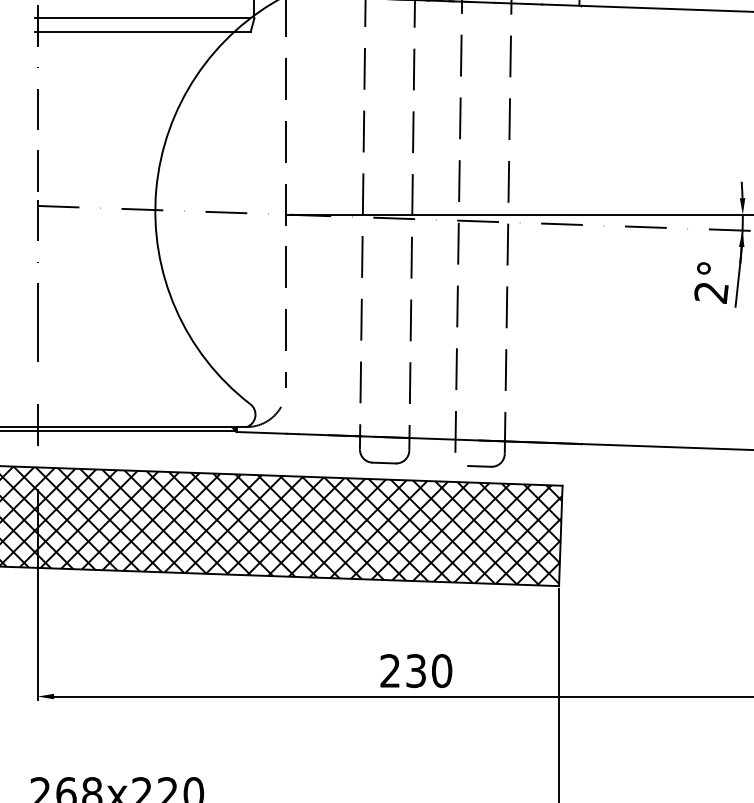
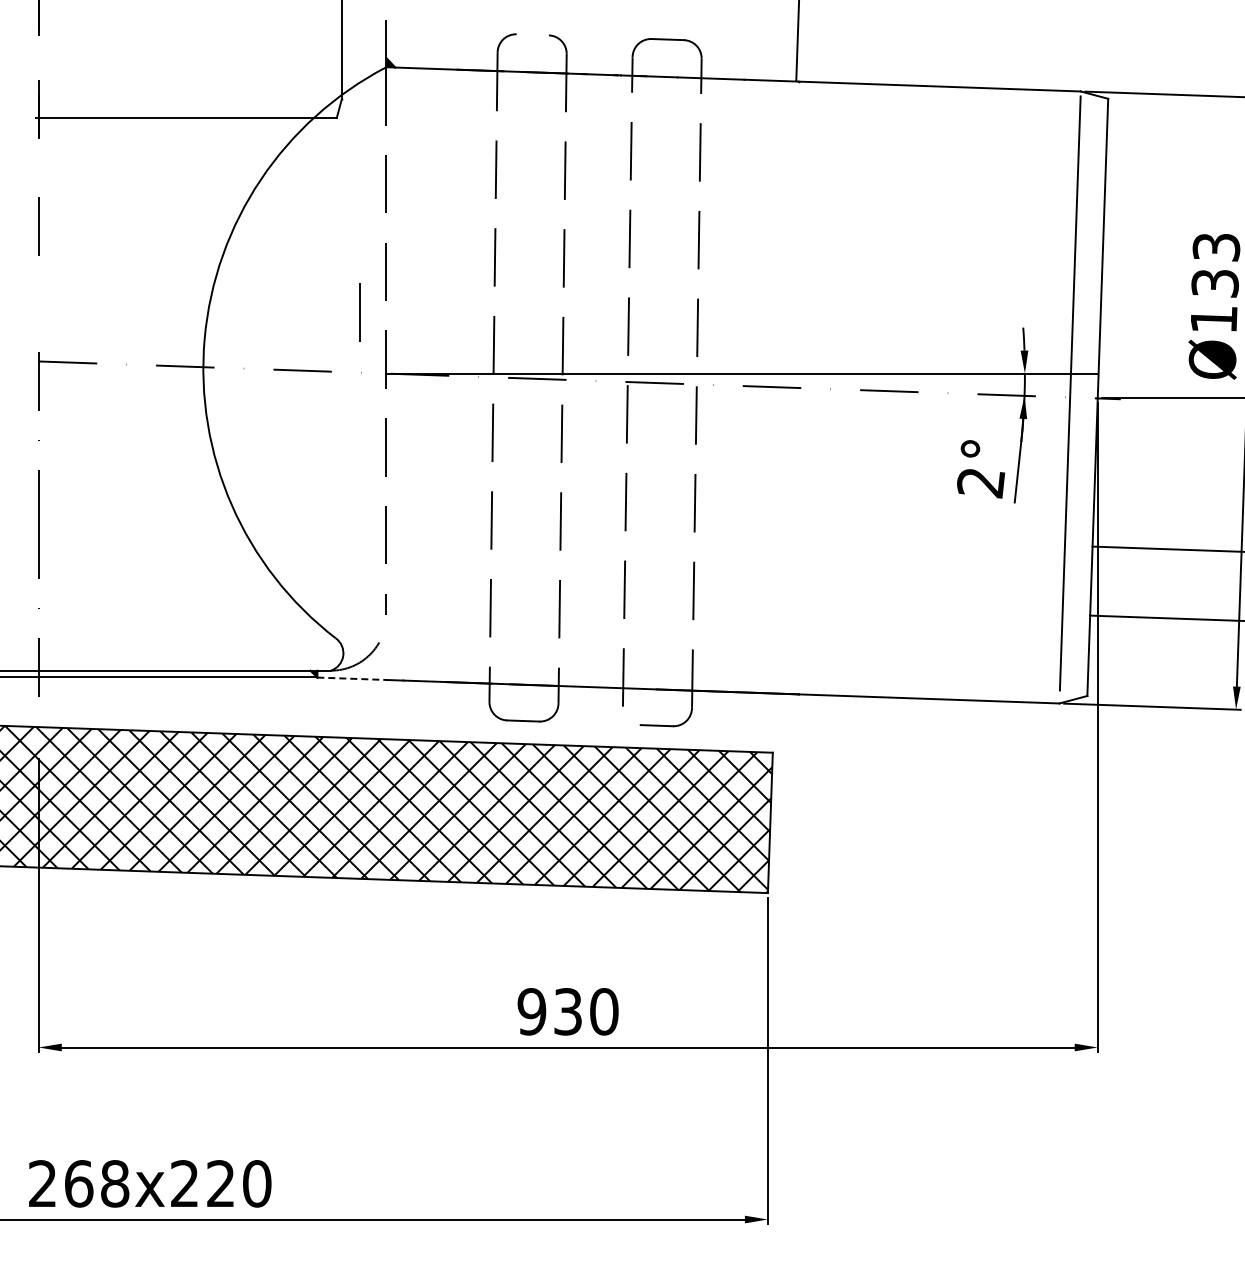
line: (142, 18) -> (185, 99), removed
line: (37, 170) -> (359, 312), moved
line: (261, 432) -> (352, 678), solid -> dashed
text: (389, 670) -> (531, 1011), 230 -> 930

